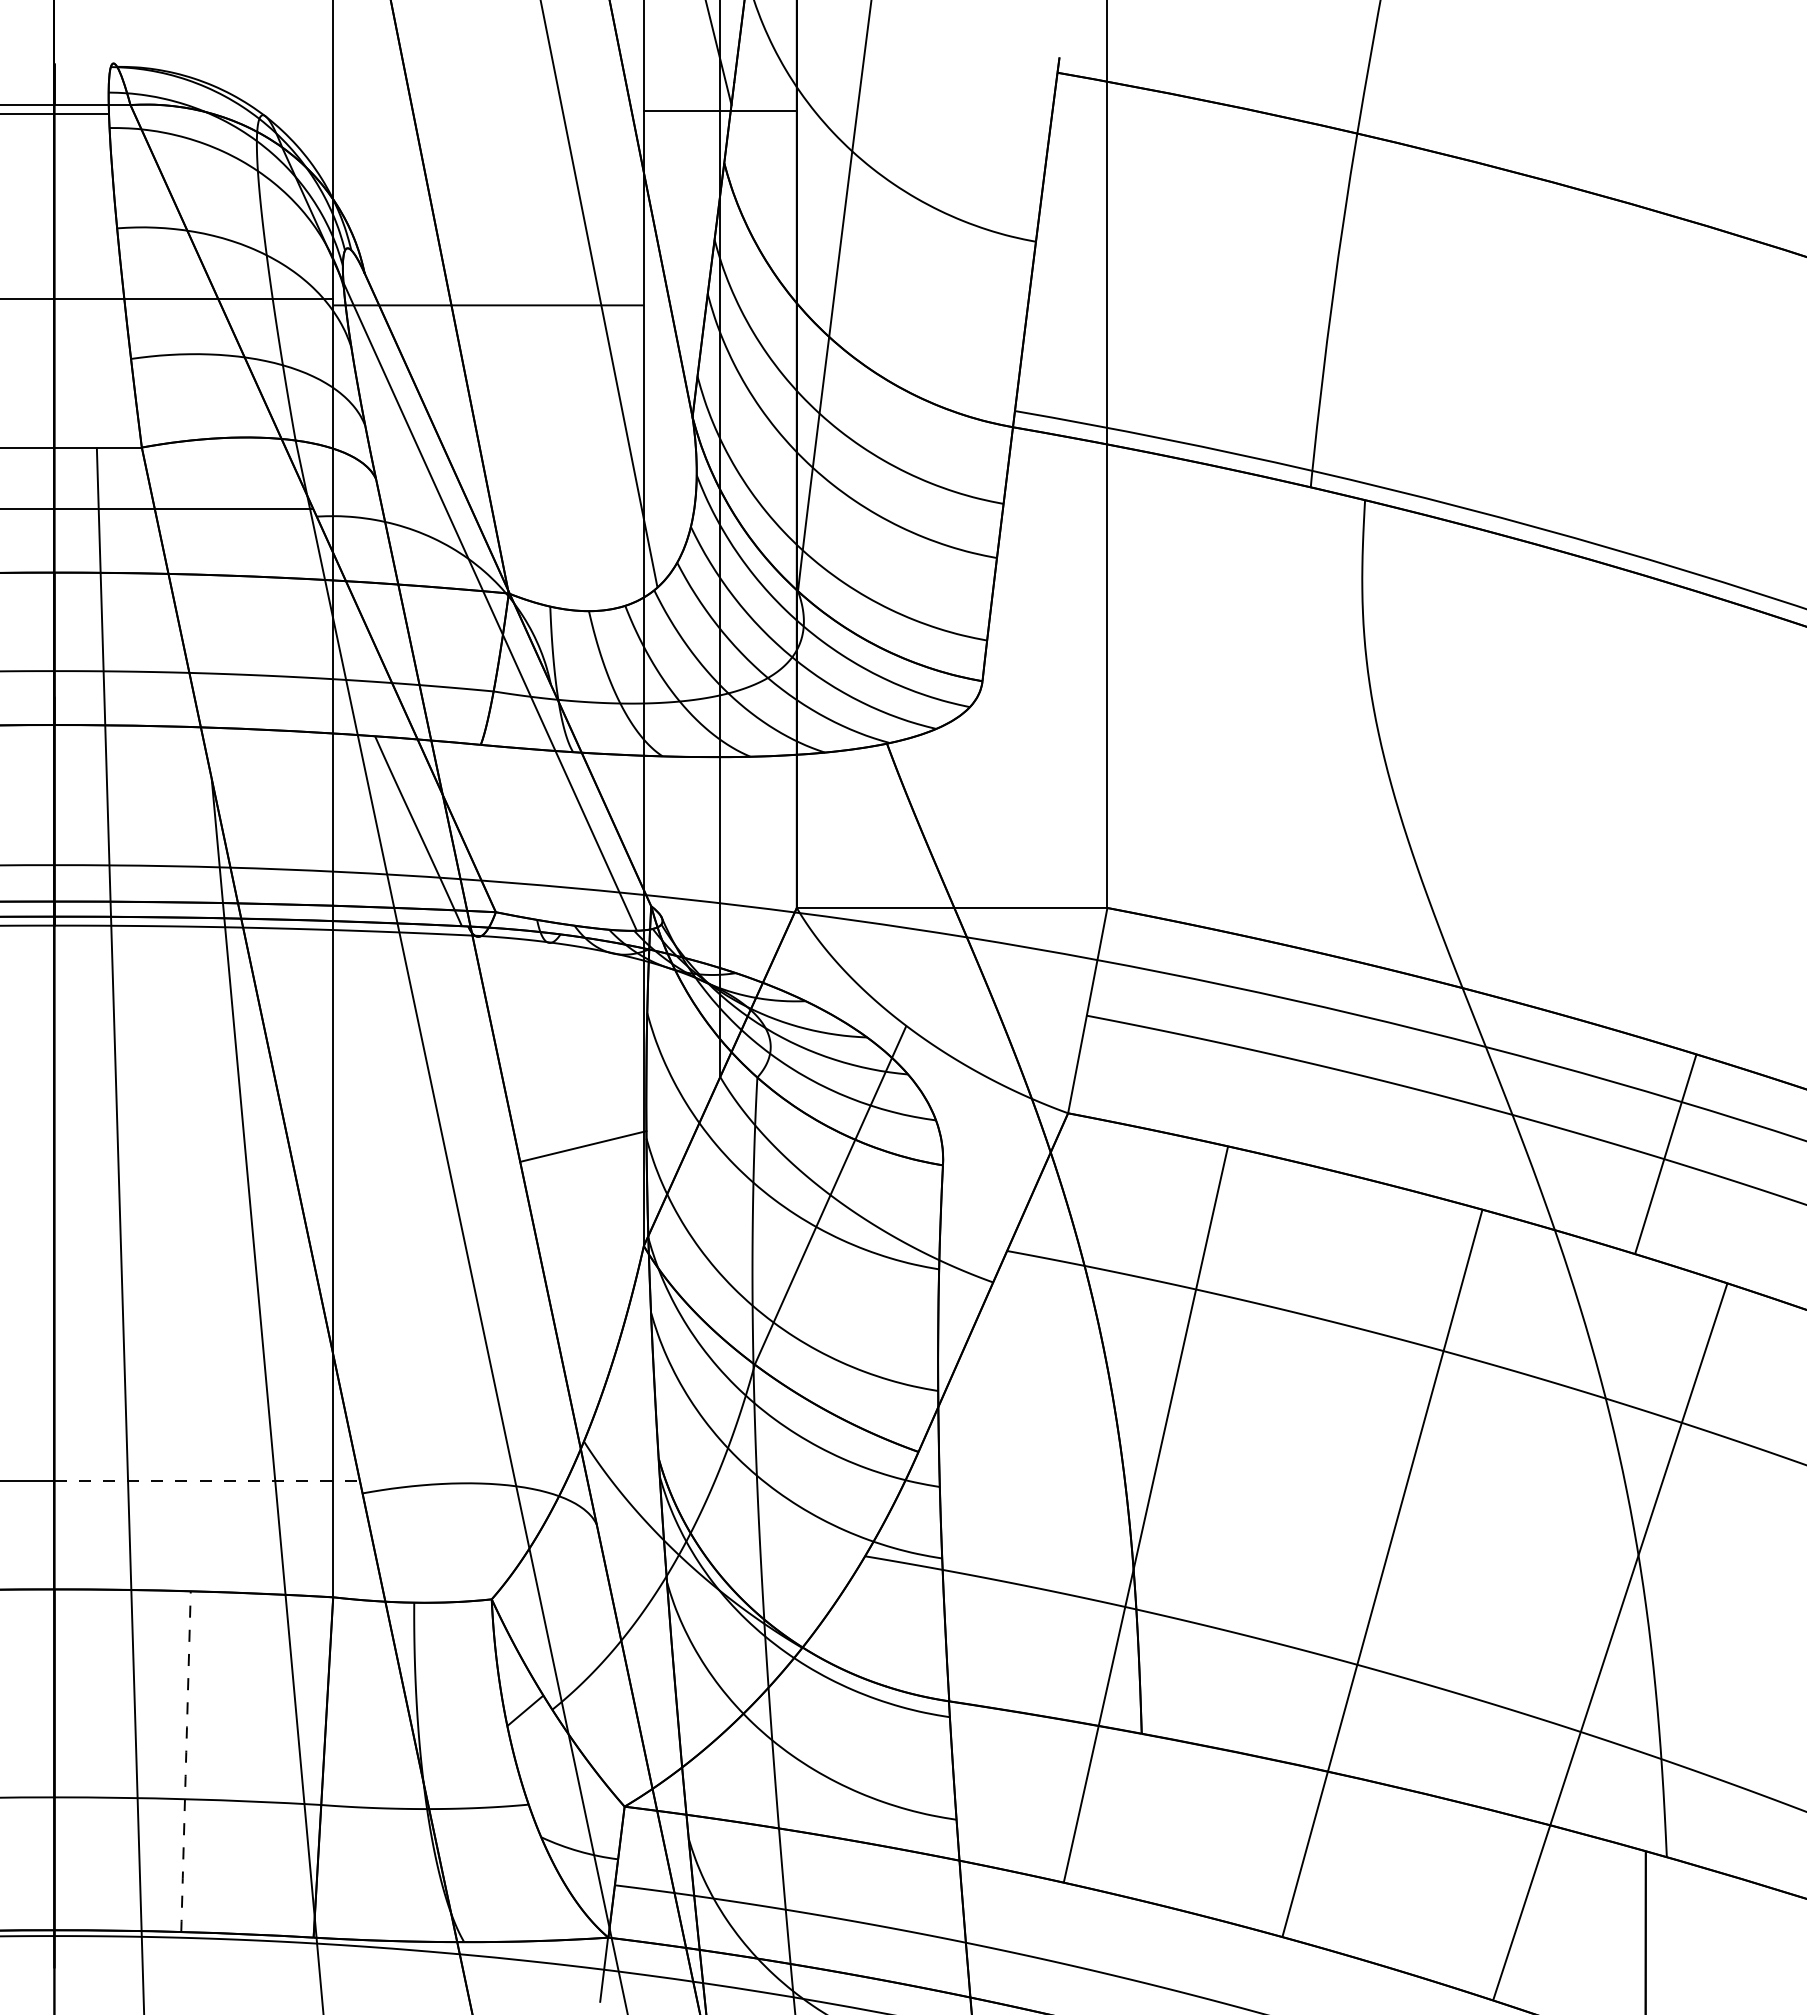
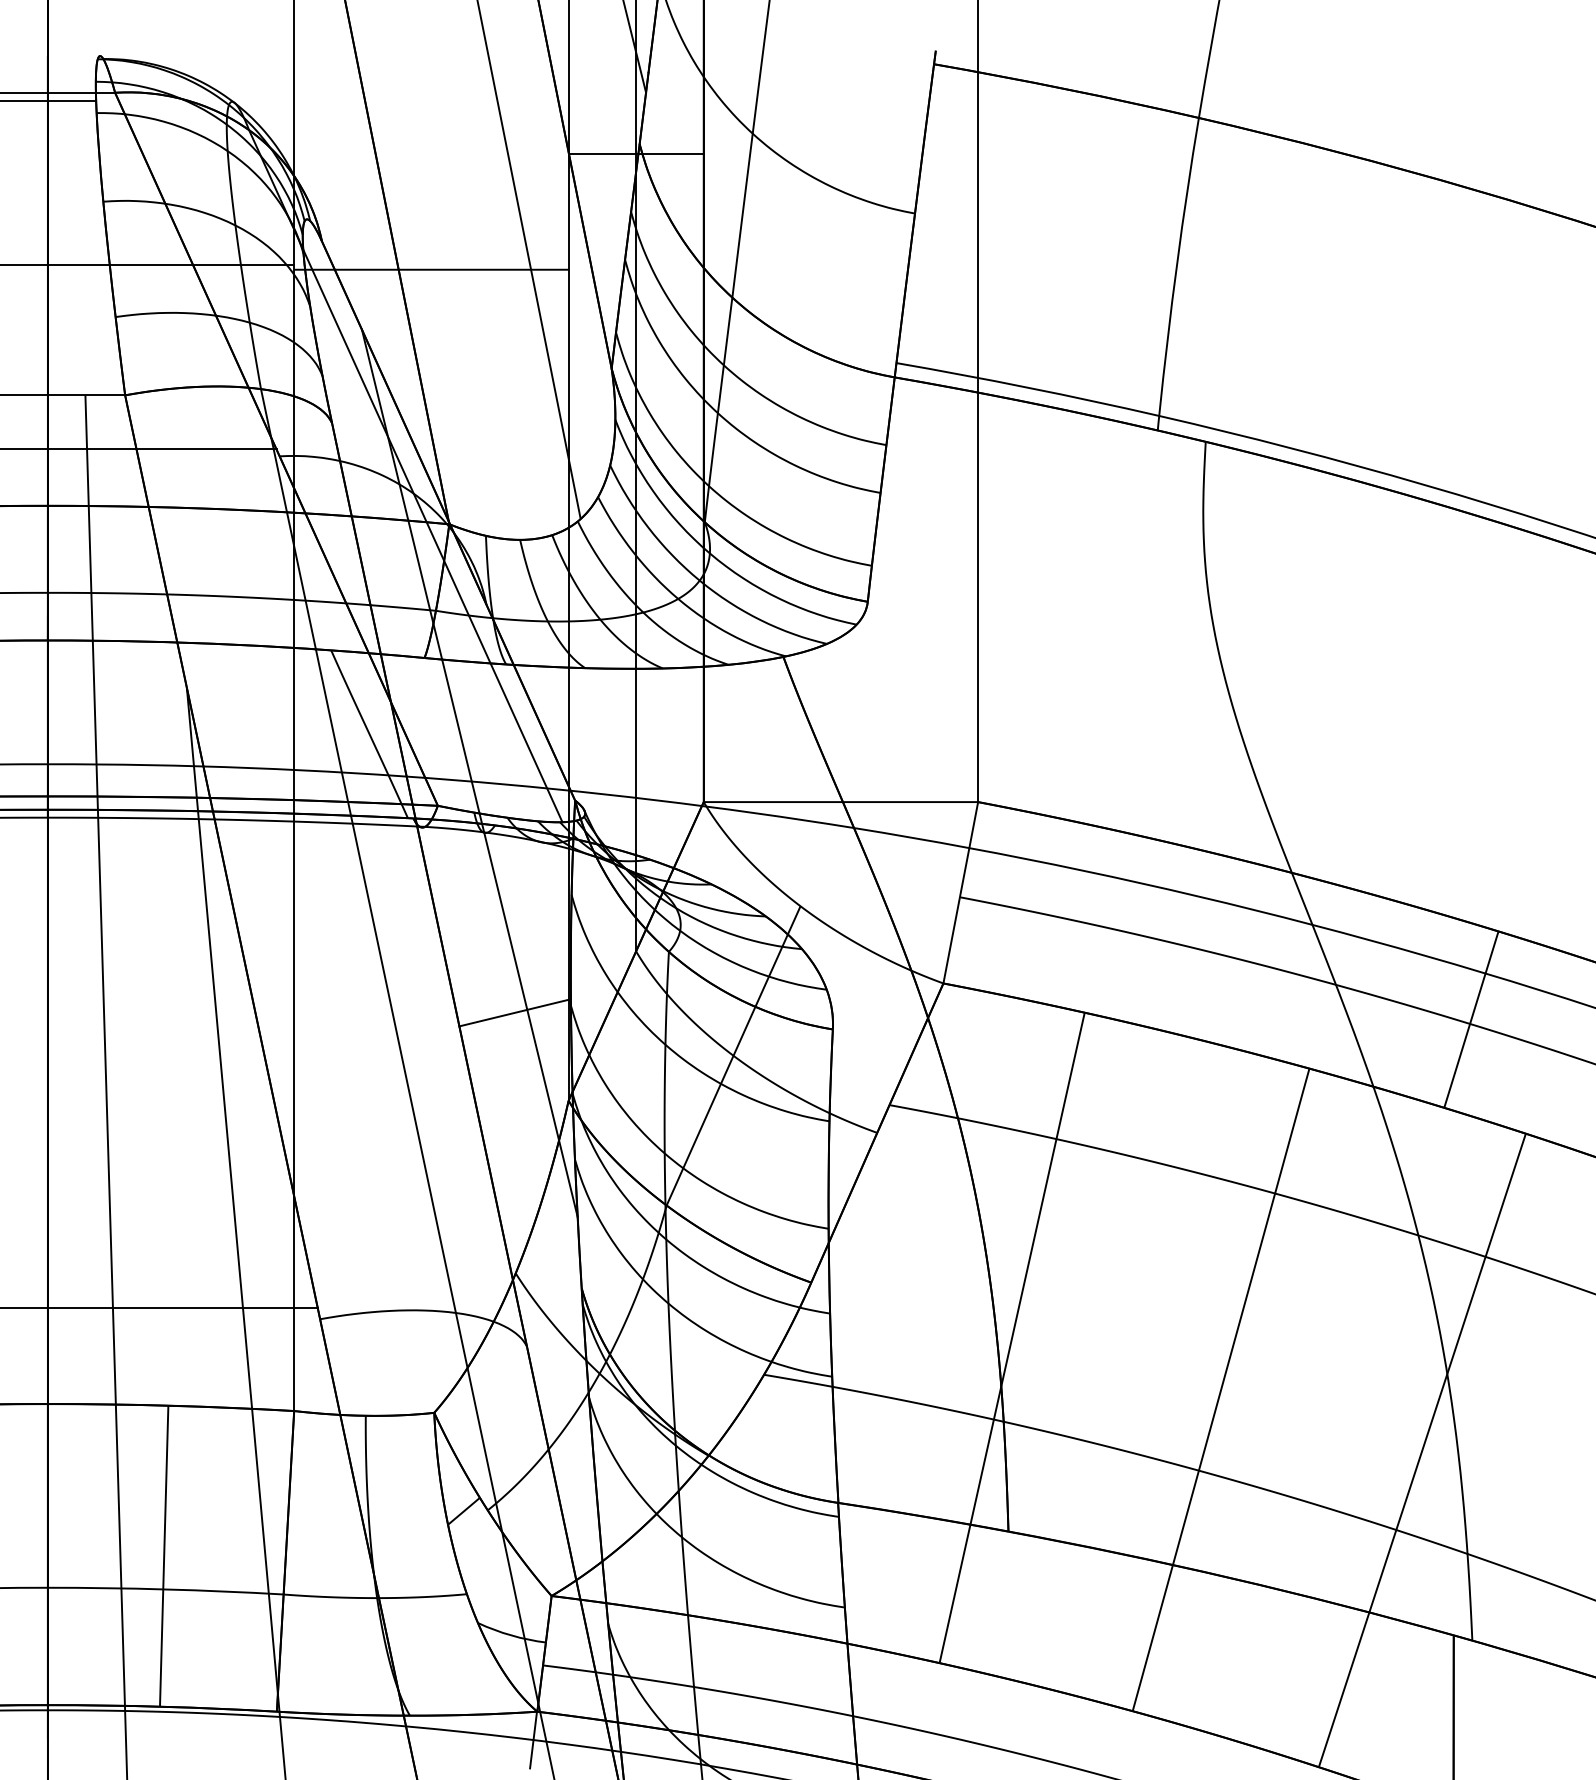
line: (719, 111) -> (635, 154), moved
line: (531, 875) -> (469, 773), added
line: (207, 1480) -> (183, 1307), dashed -> solid
arc: (185, 1767) -> (163, 1561), dashed -> solid

